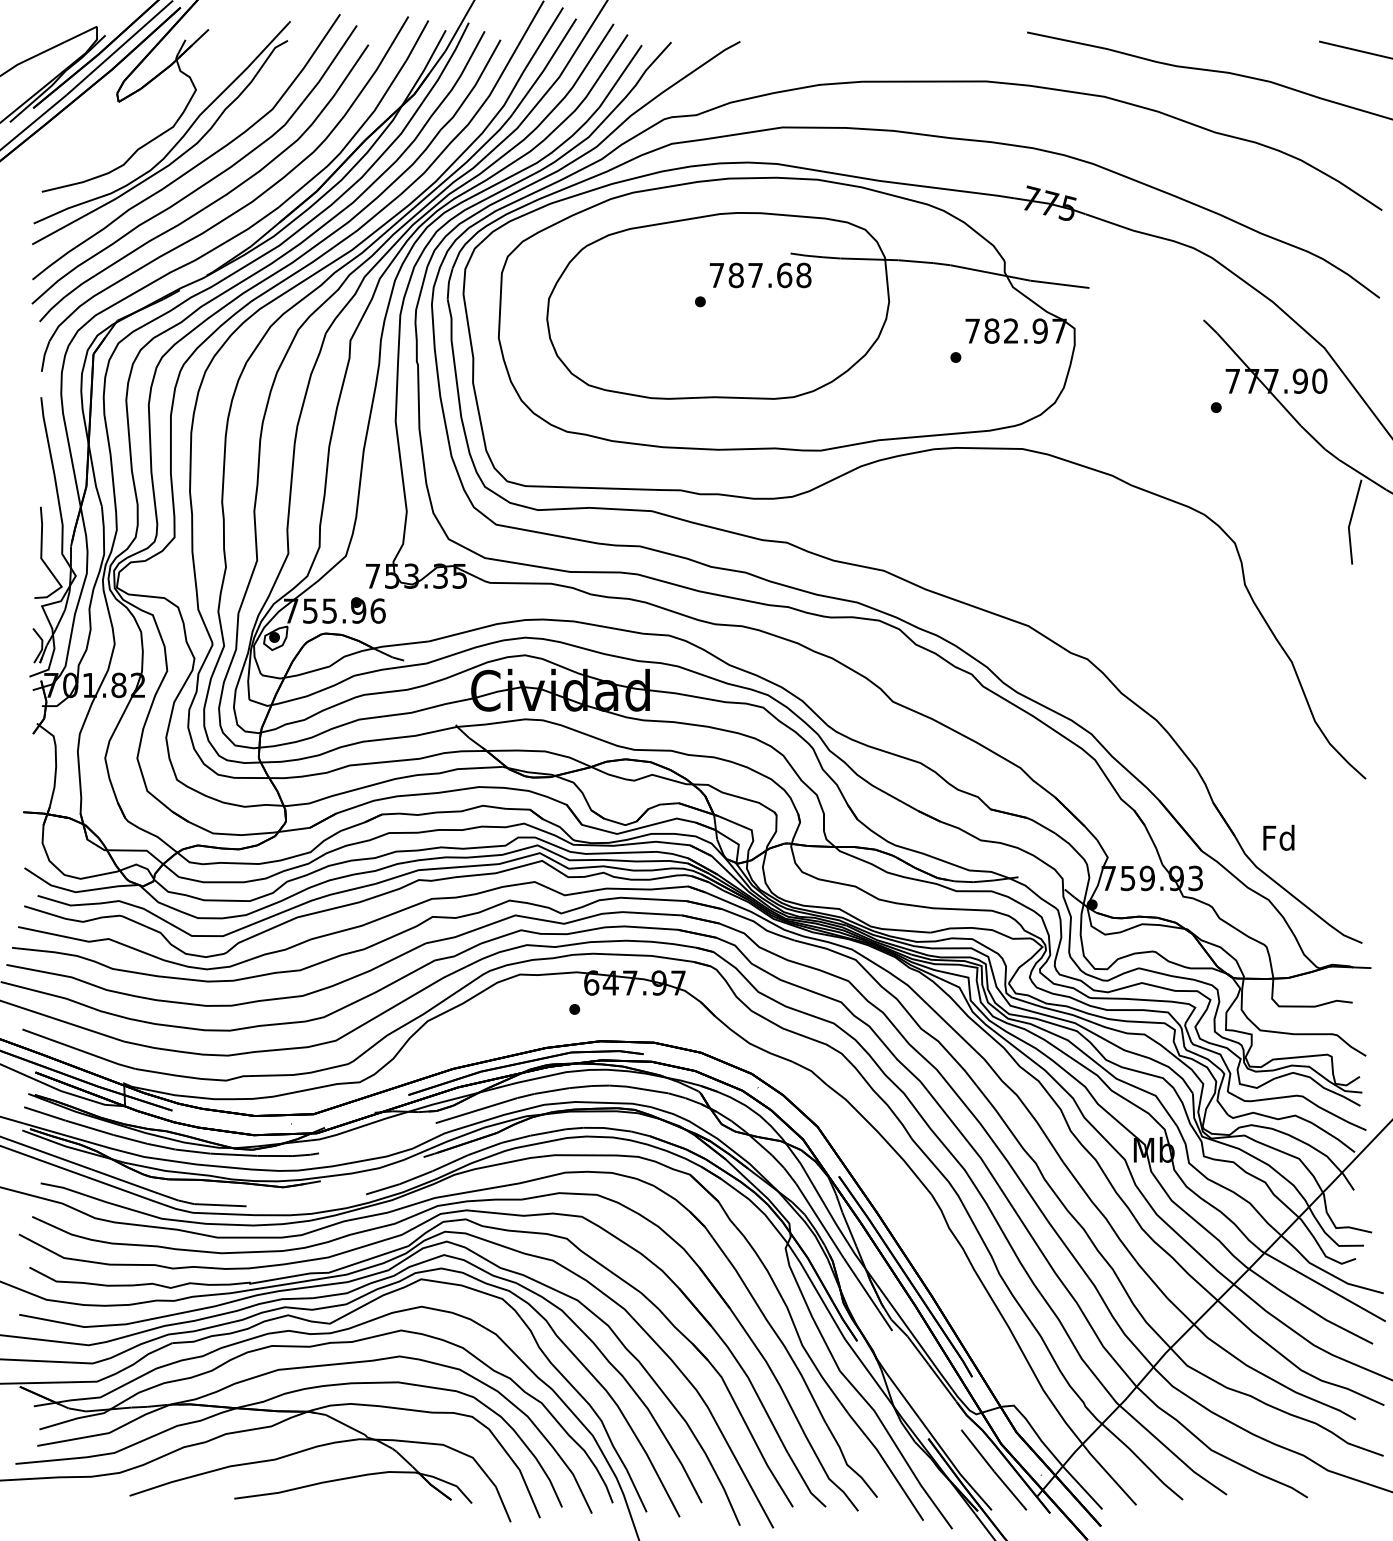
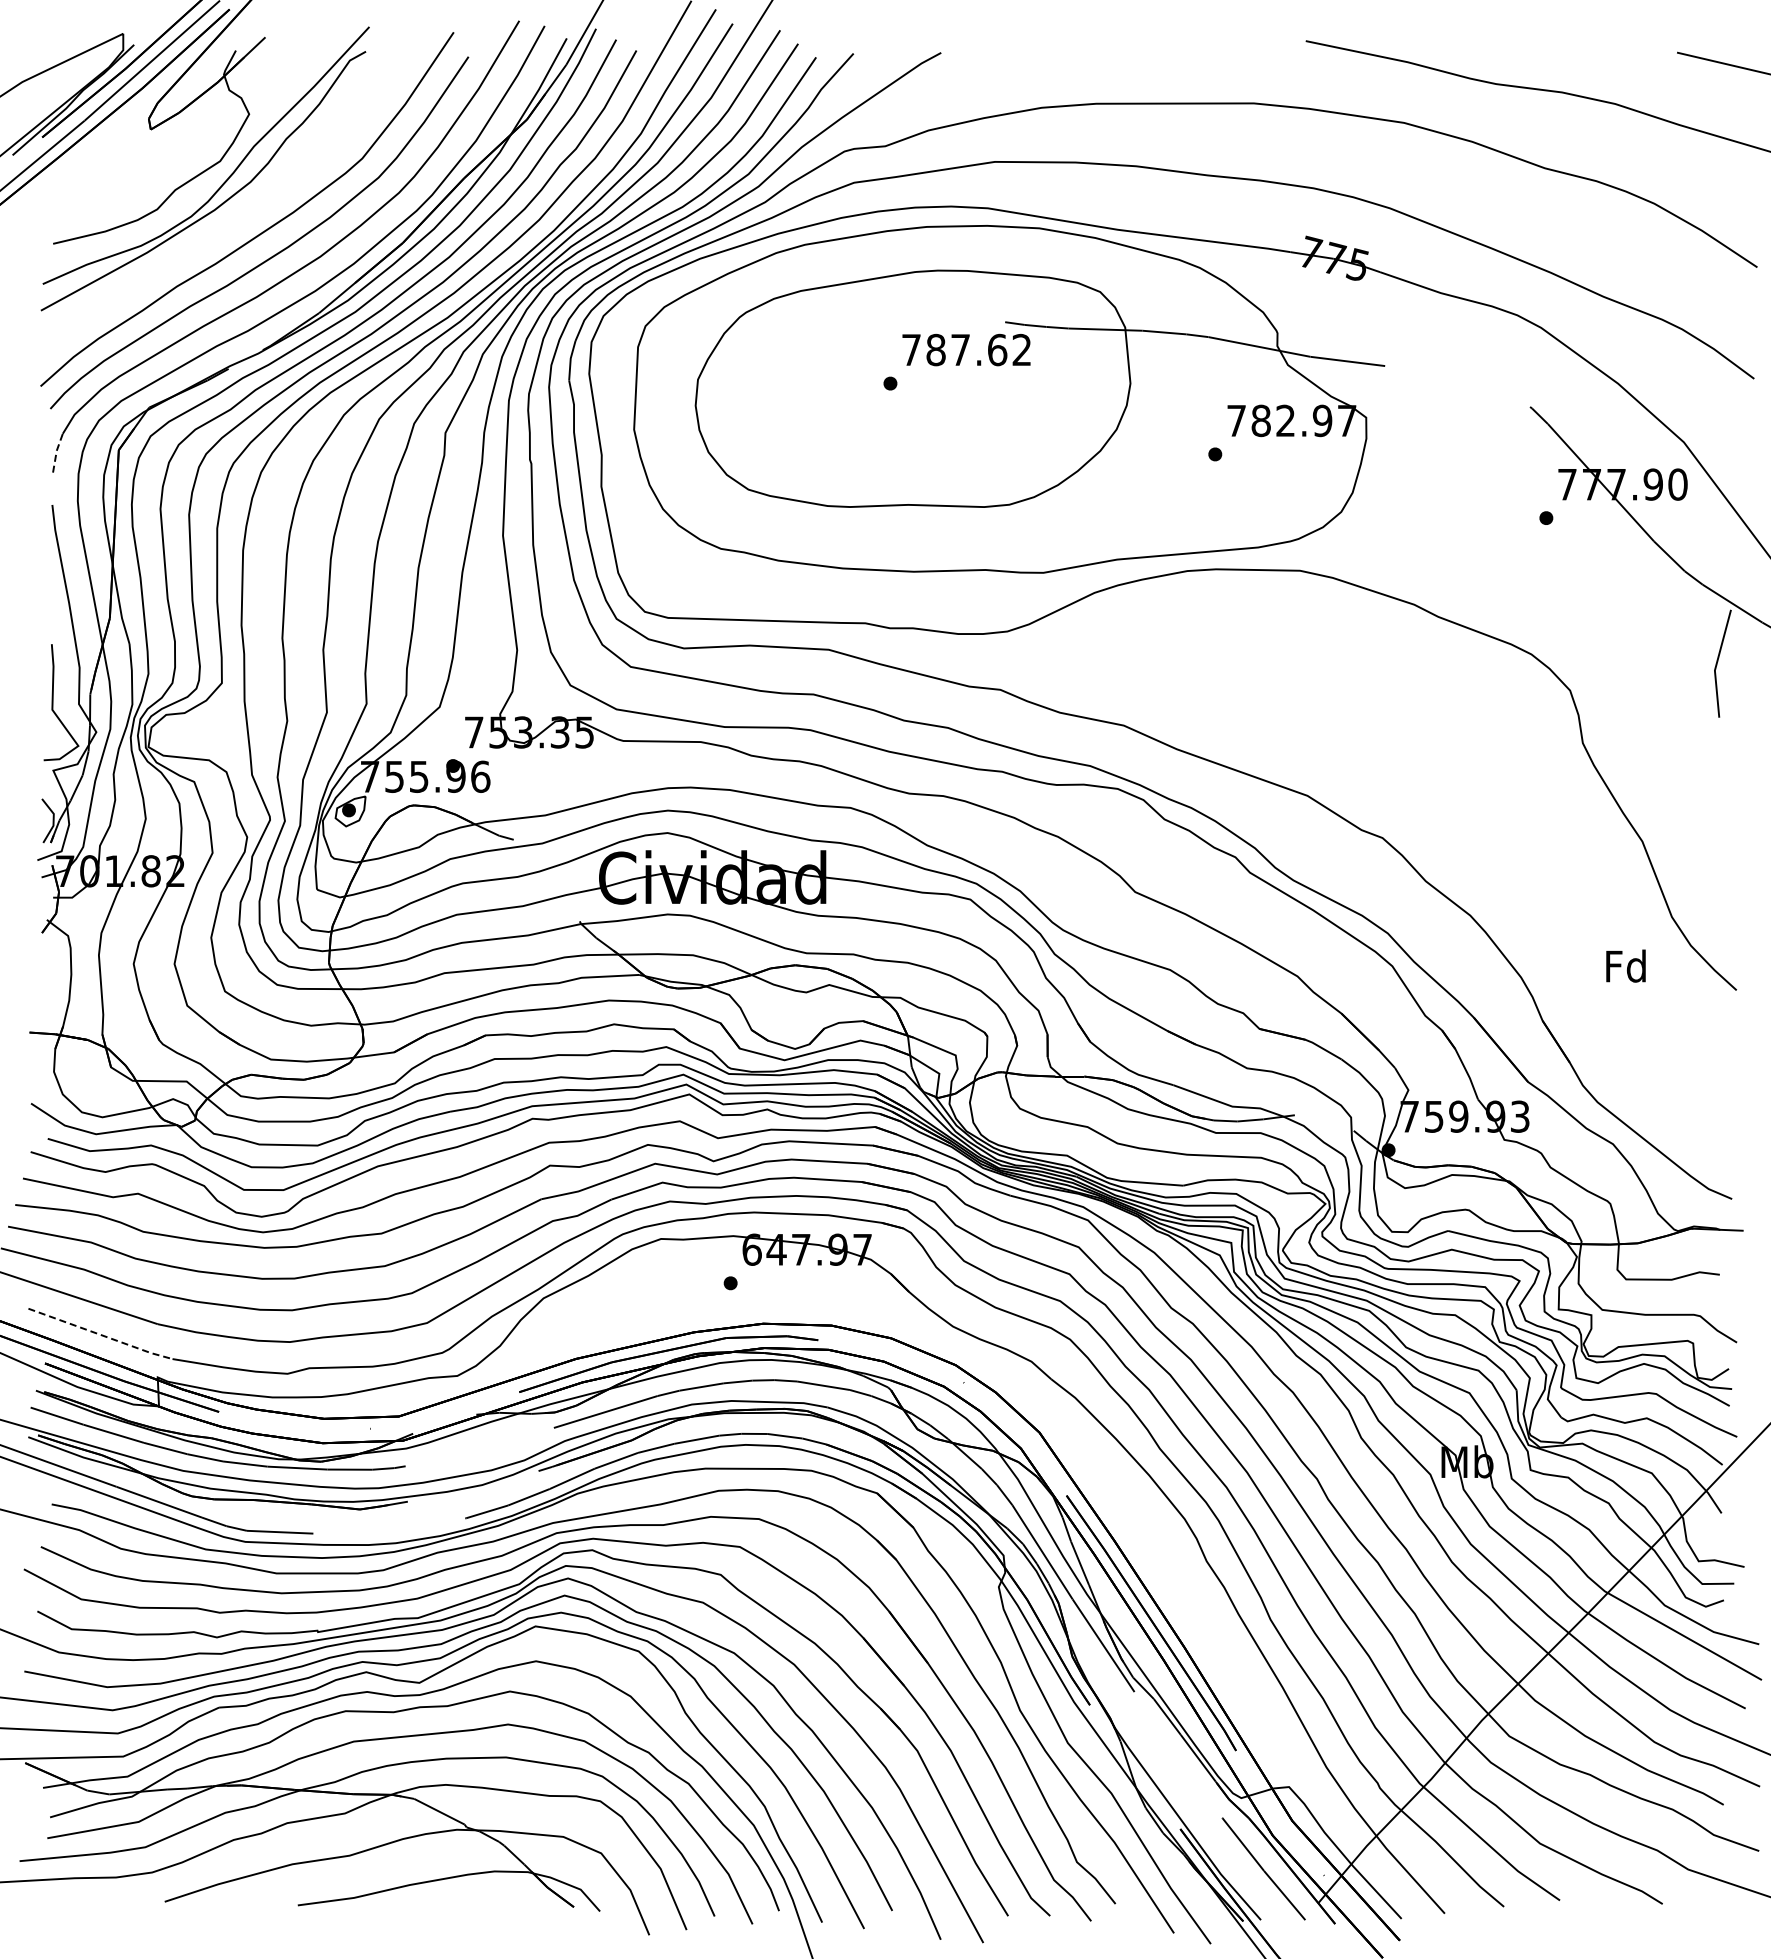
curve: (198, 163) -> (252, 207), removed
text: (803, 275) -> (1021, 350), 787.68 -> 787.62
line: (44, 356) -> (56, 452), solid -> dashed
text: (1278, 837) -> (1625, 965), moved
line: (79, 1050) -> (101, 1335), solid -> dashed

